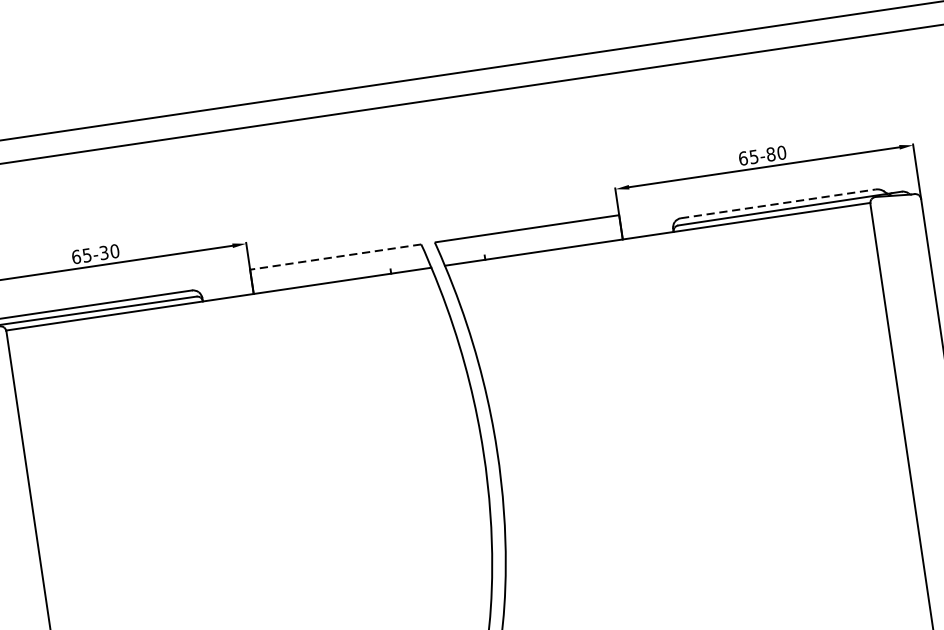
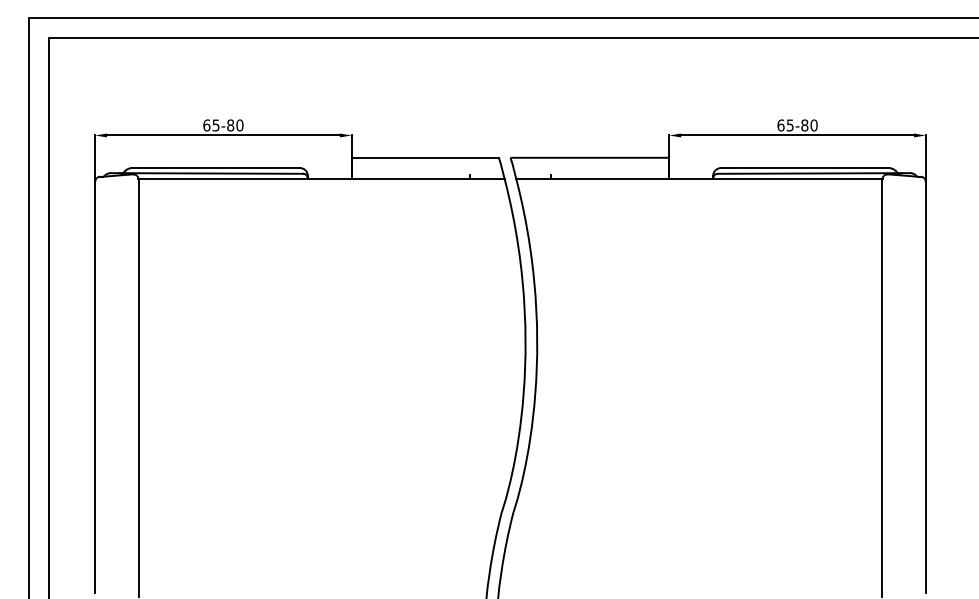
line: (777, 204) -> (804, 168), dashed -> solid
text: (103, 252) -> (230, 125), 65-30 -> 65-80
line: (335, 256) -> (425, 157), dashed -> solid

